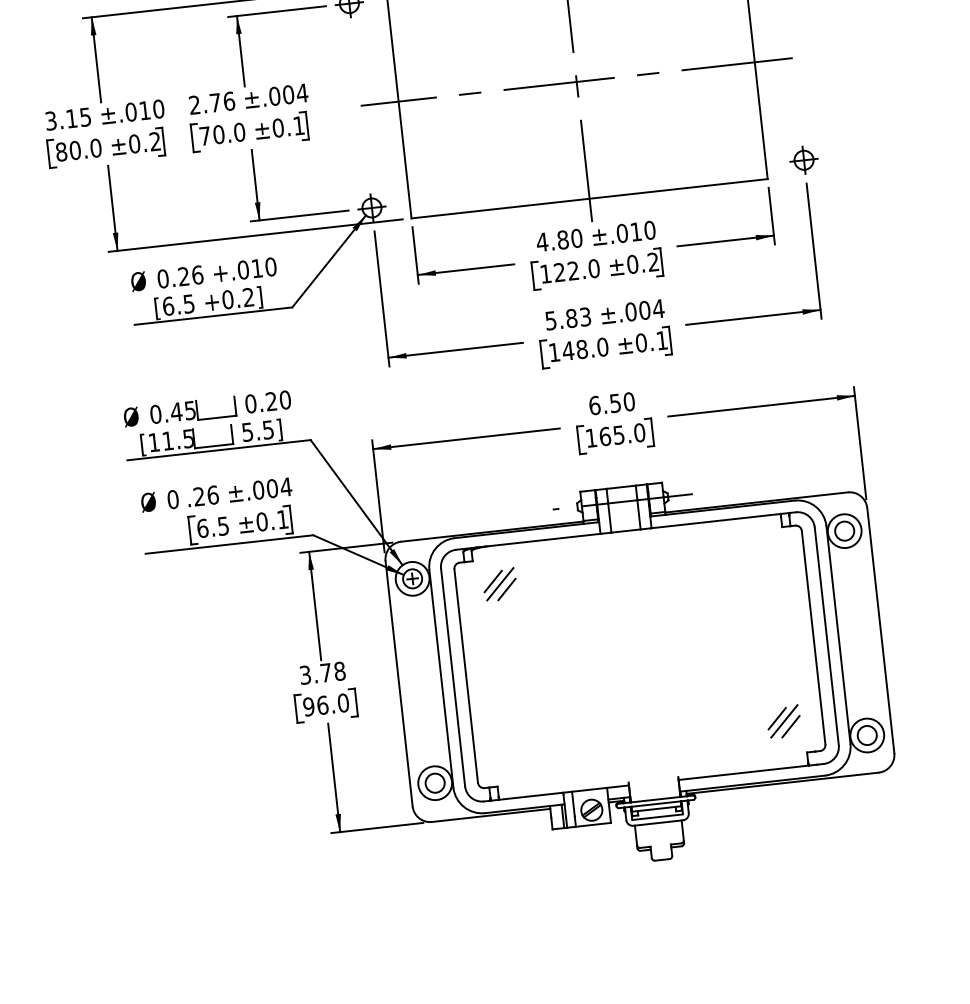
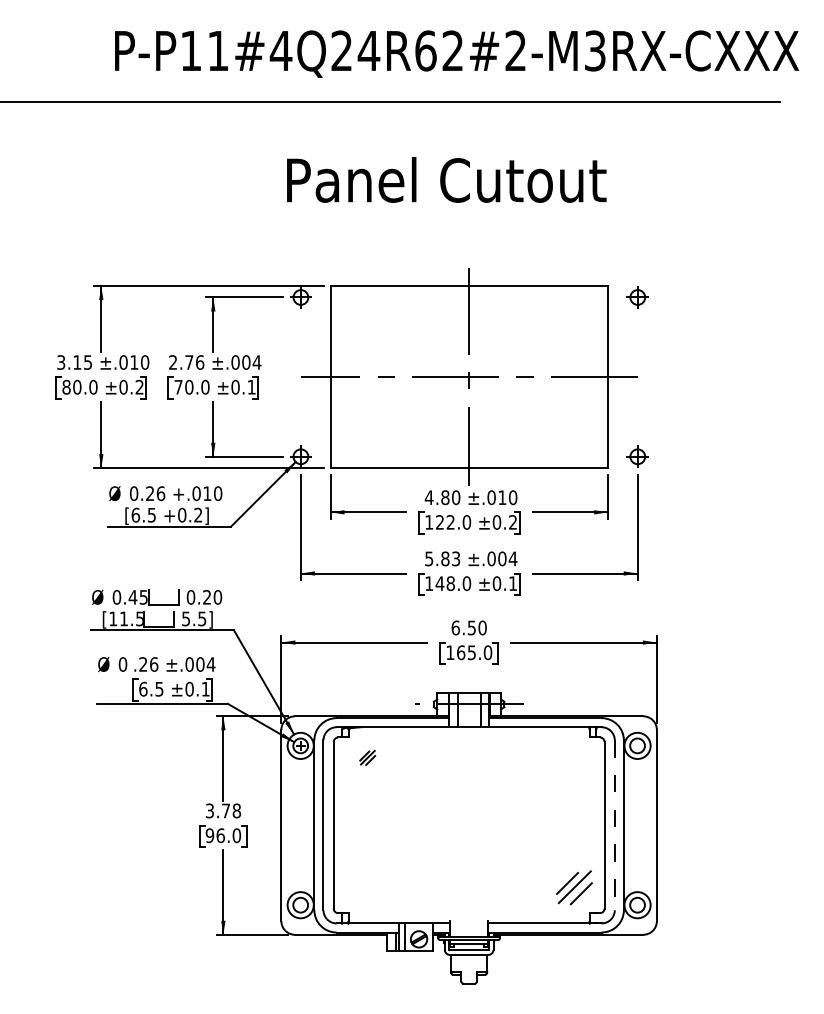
part: (499, 584) -> (367, 757), size x0.6
line: (826, 636) -> (614, 825), solid -> dashed
part: (783, 721) -> (574, 887), size x1.4

